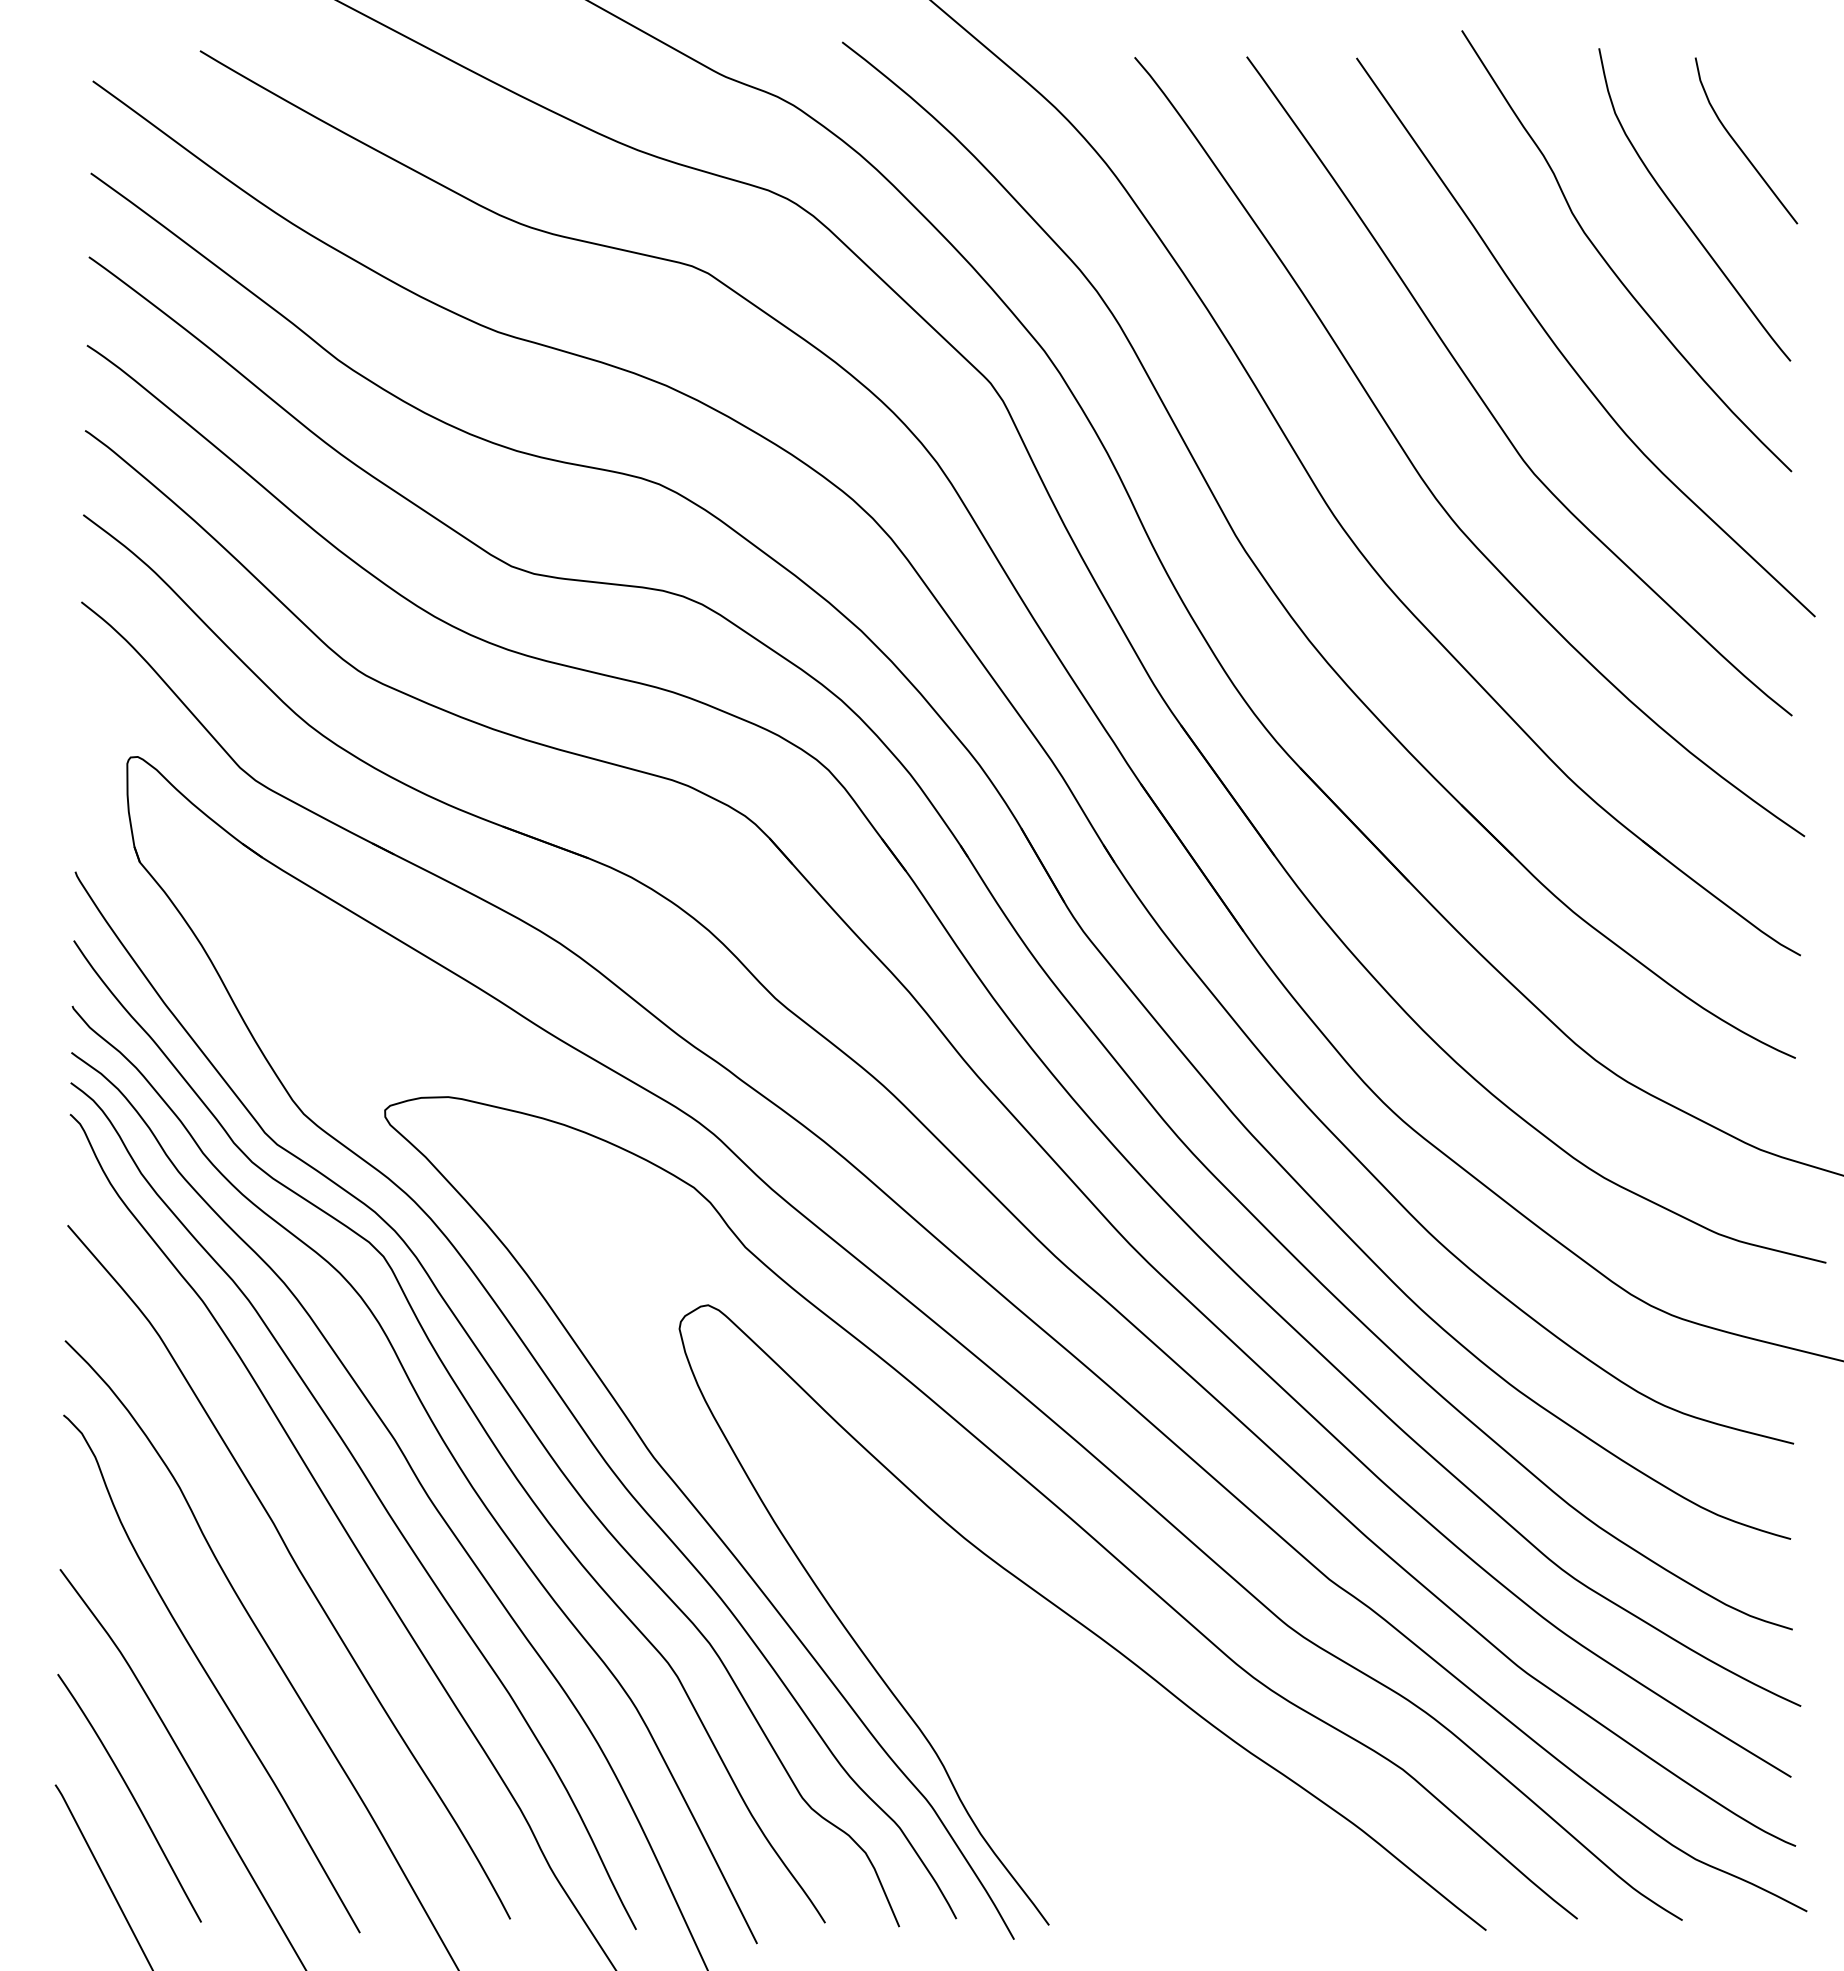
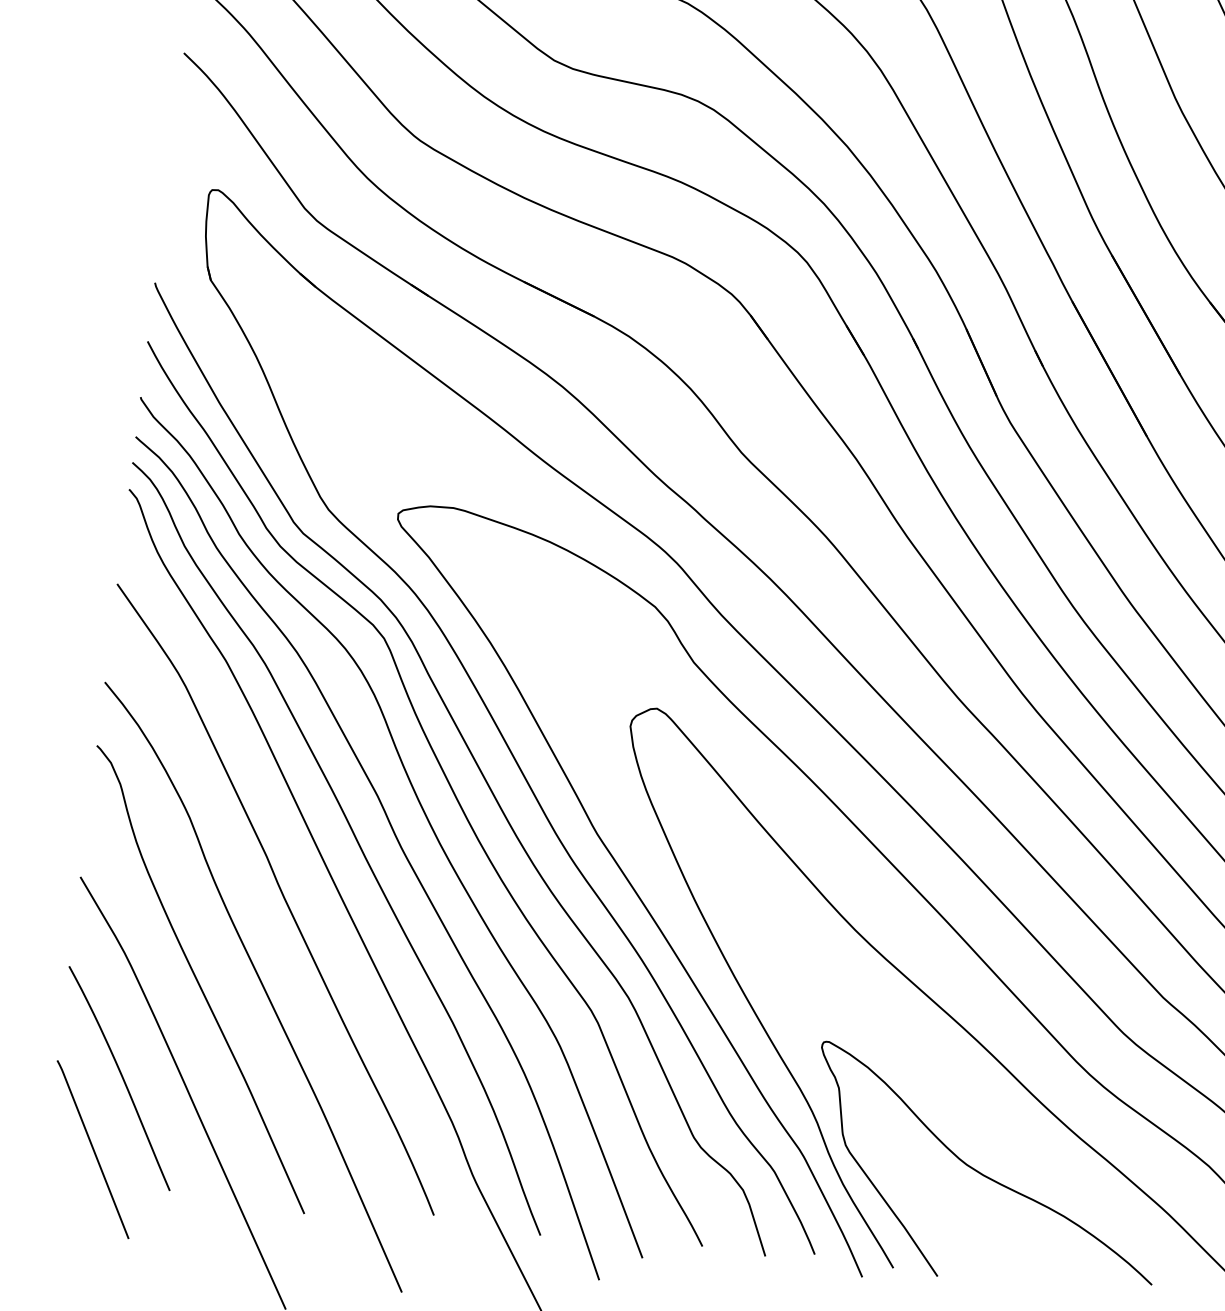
curve: (1144, 1806) -> (985, 1175), added

